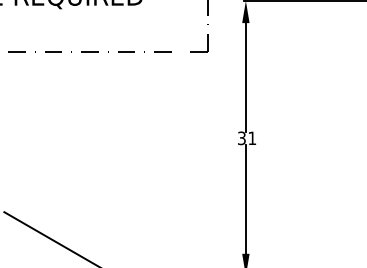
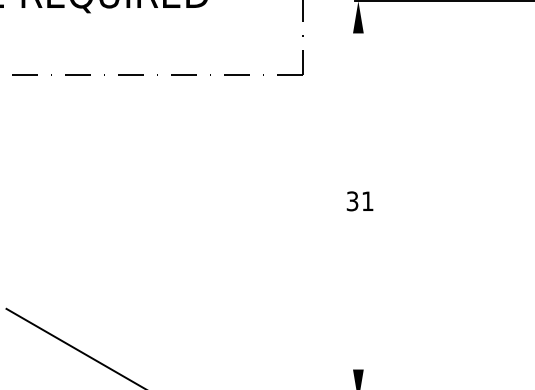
line: (245, 77) -> (357, 112), removed
line: (245, 199) -> (357, 290), removed

